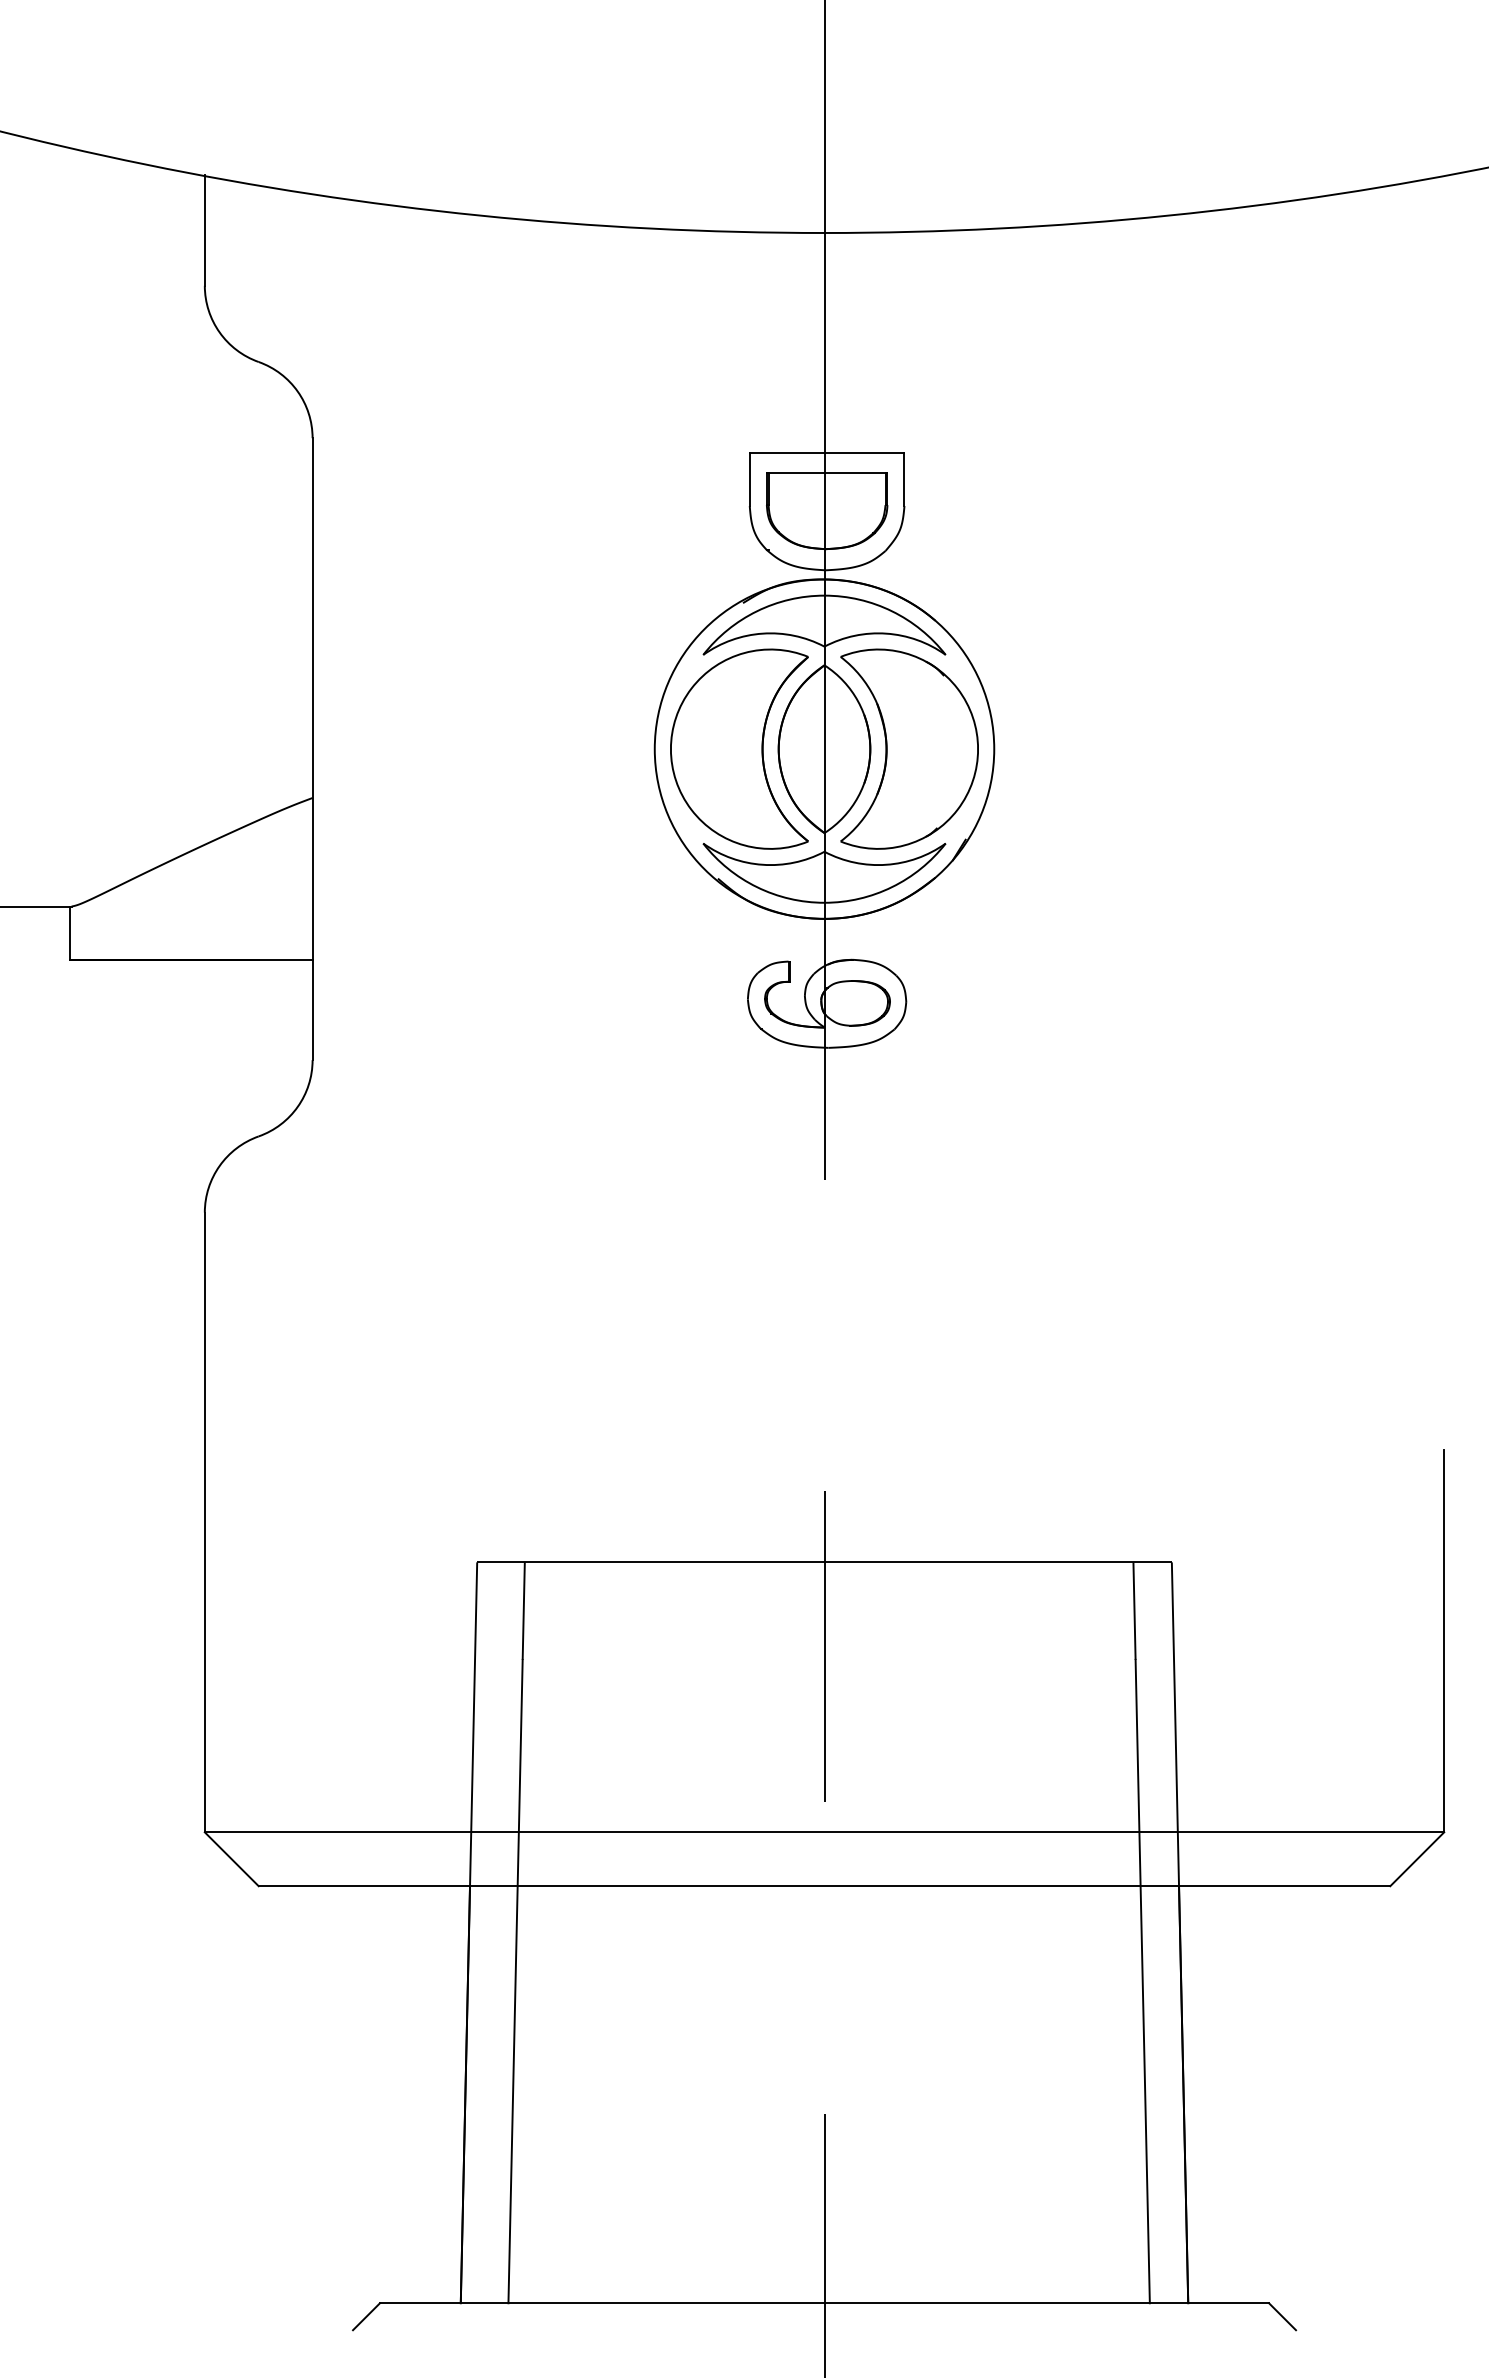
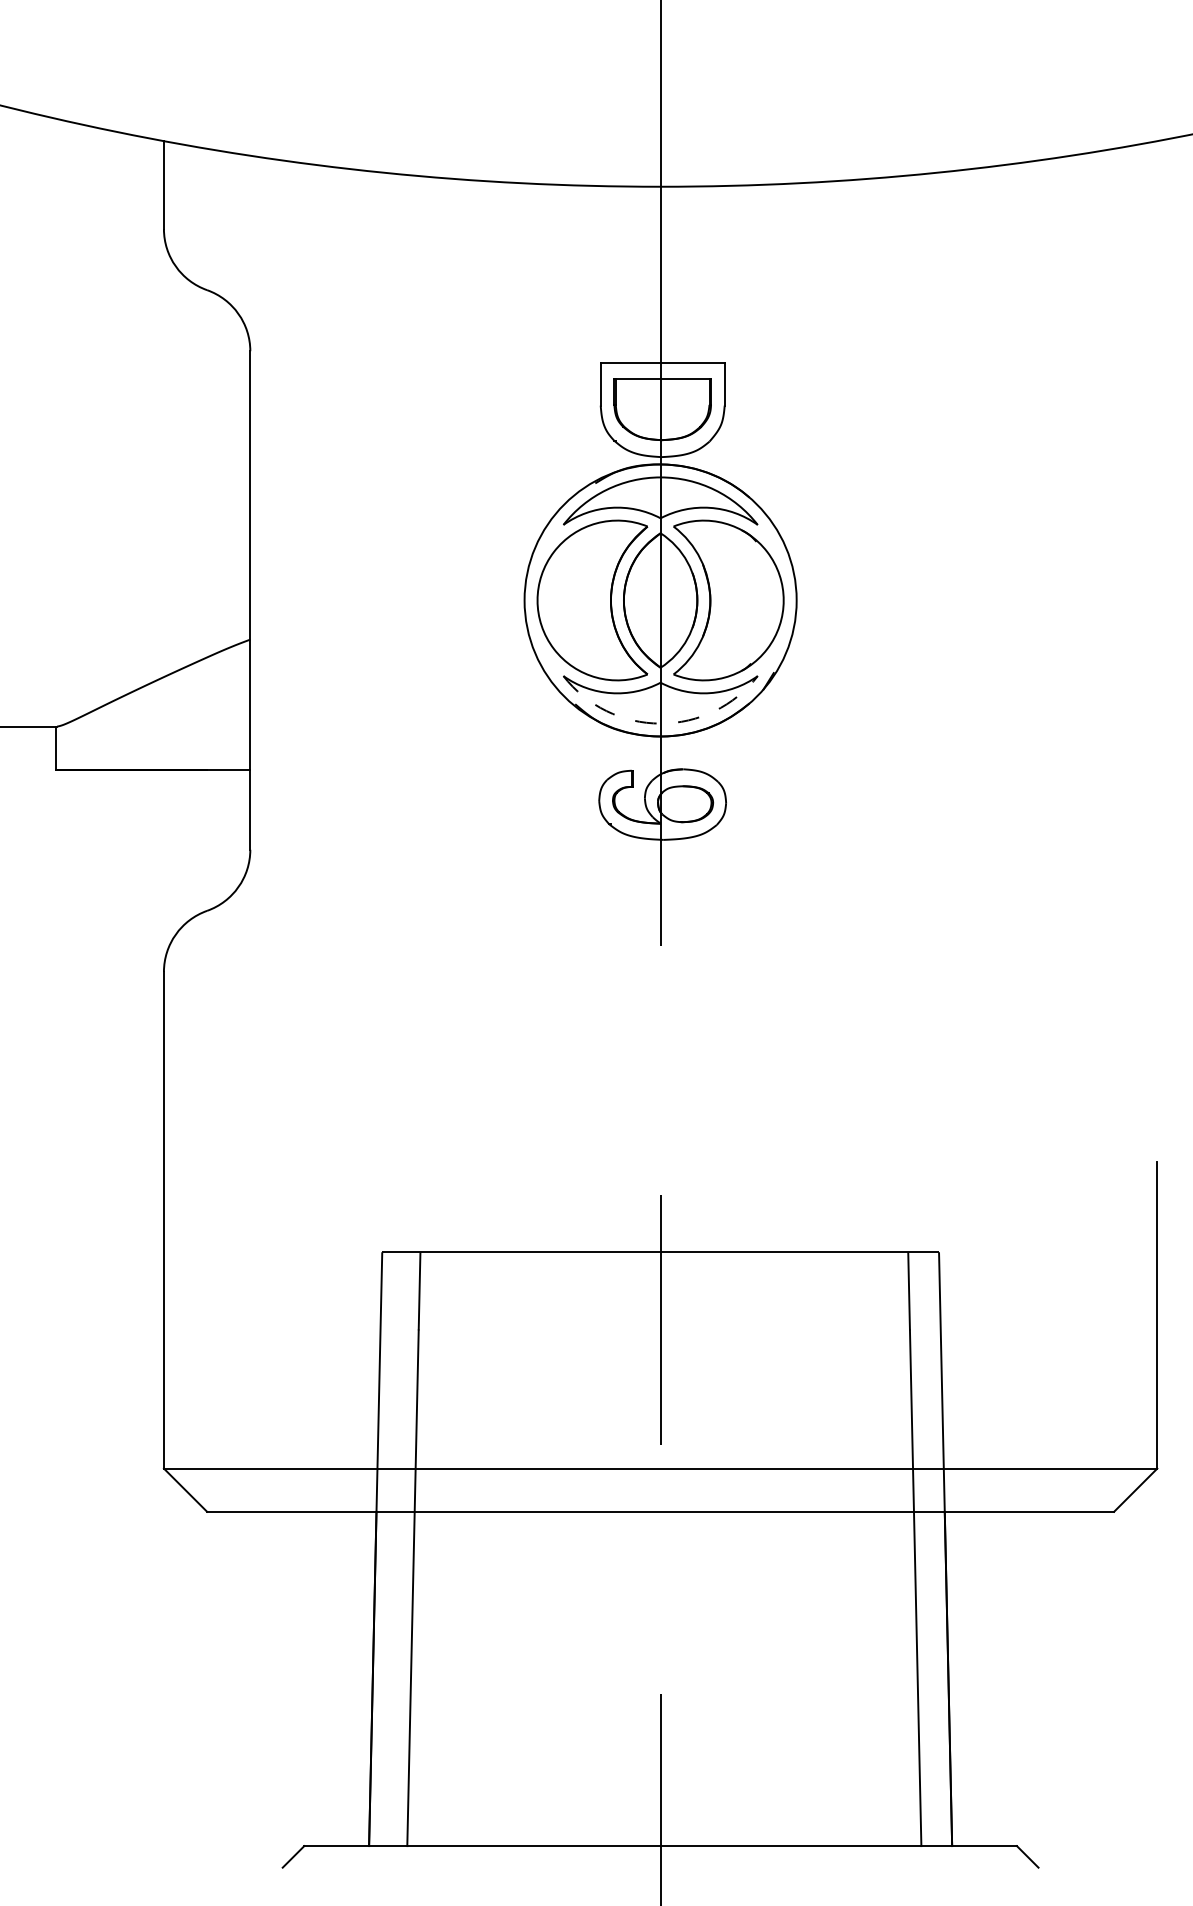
arc: (824, 902) -> (660, 723), solid -> dashed

